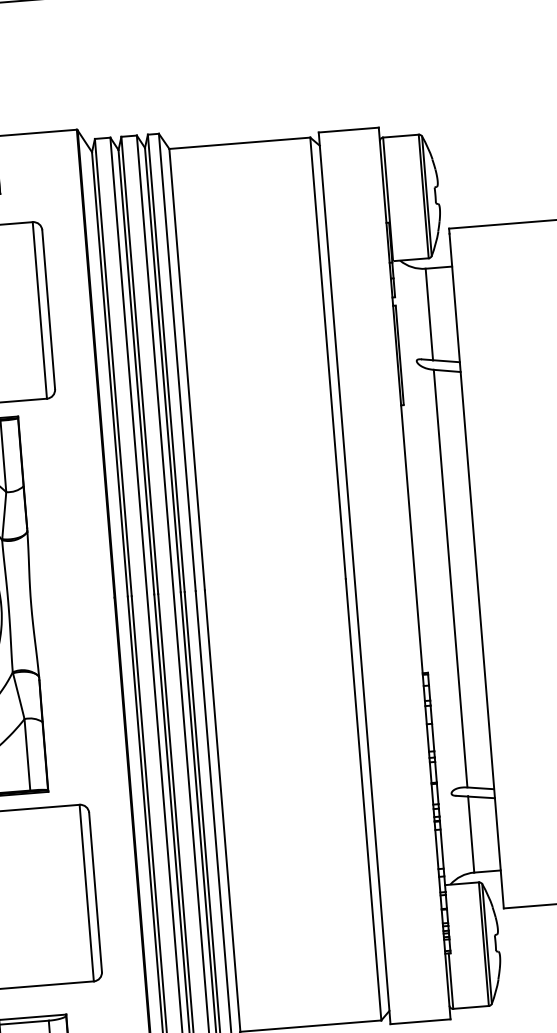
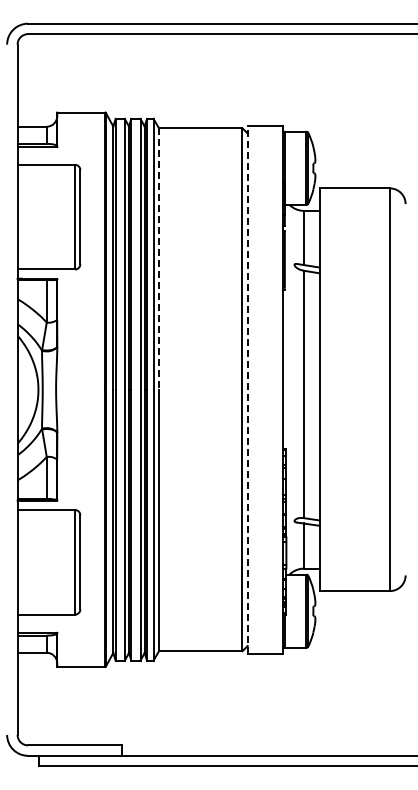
line: (186, 370) -> (158, 259), solid -> dashed
line: (354, 577) -> (247, 389), solid -> dashed

